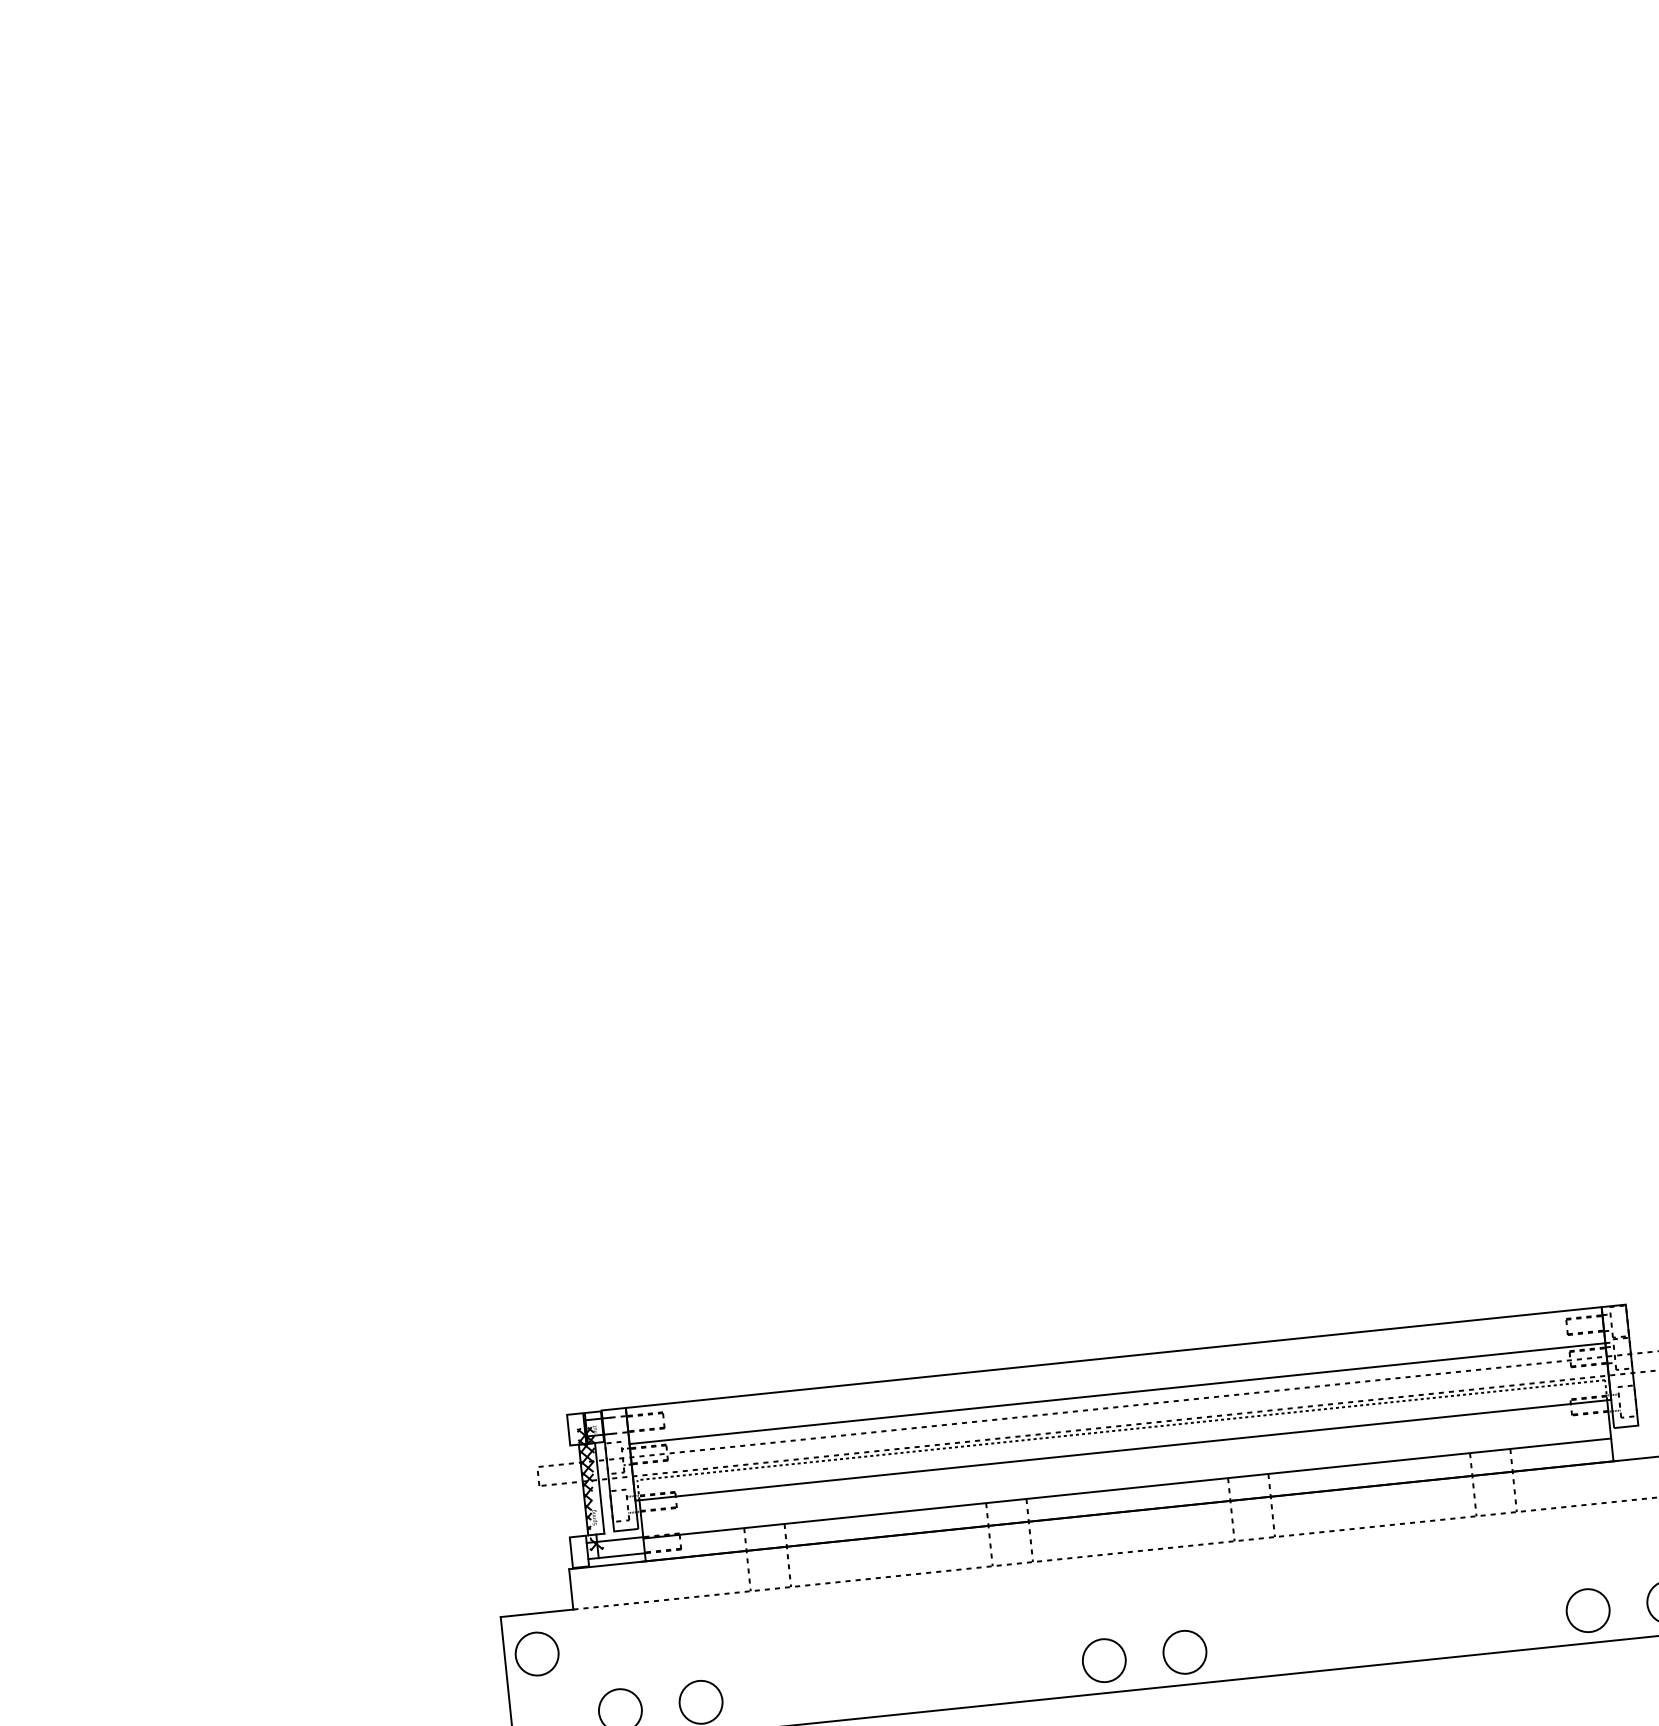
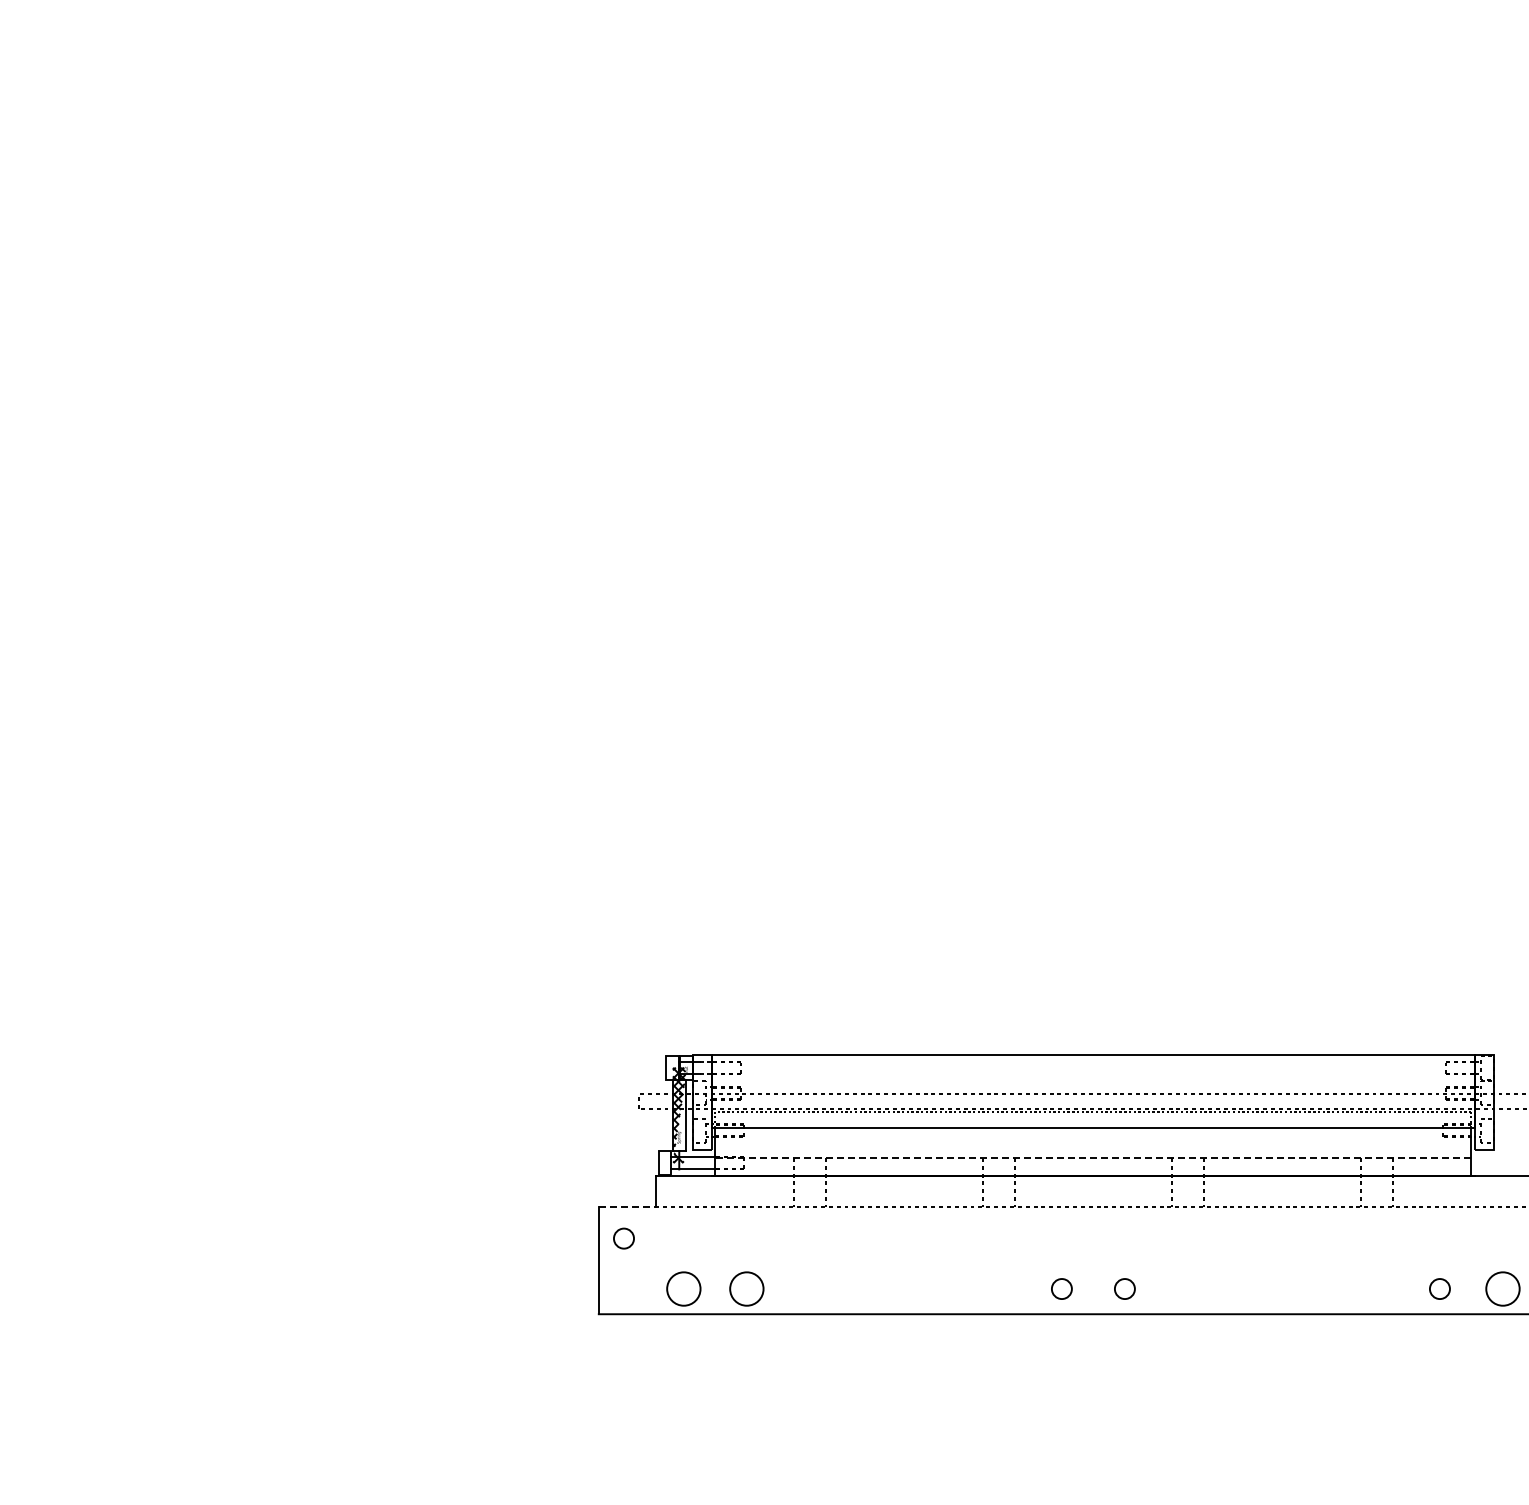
line: (1118, 1393) -> (1094, 1083), removed
line: (1126, 1488) -> (1092, 1157), solid -> dashed
circle: (1587, 1610) -> (1439, 1288), size x0.6
line: (537, 1613) -> (627, 1207), solid -> dashed
circle: (1184, 1651) -> (1124, 1288), size x0.6
circle: (536, 1653) -> (623, 1238), size x0.6
circle: (1103, 1660) -> (1061, 1288), size x0.6

